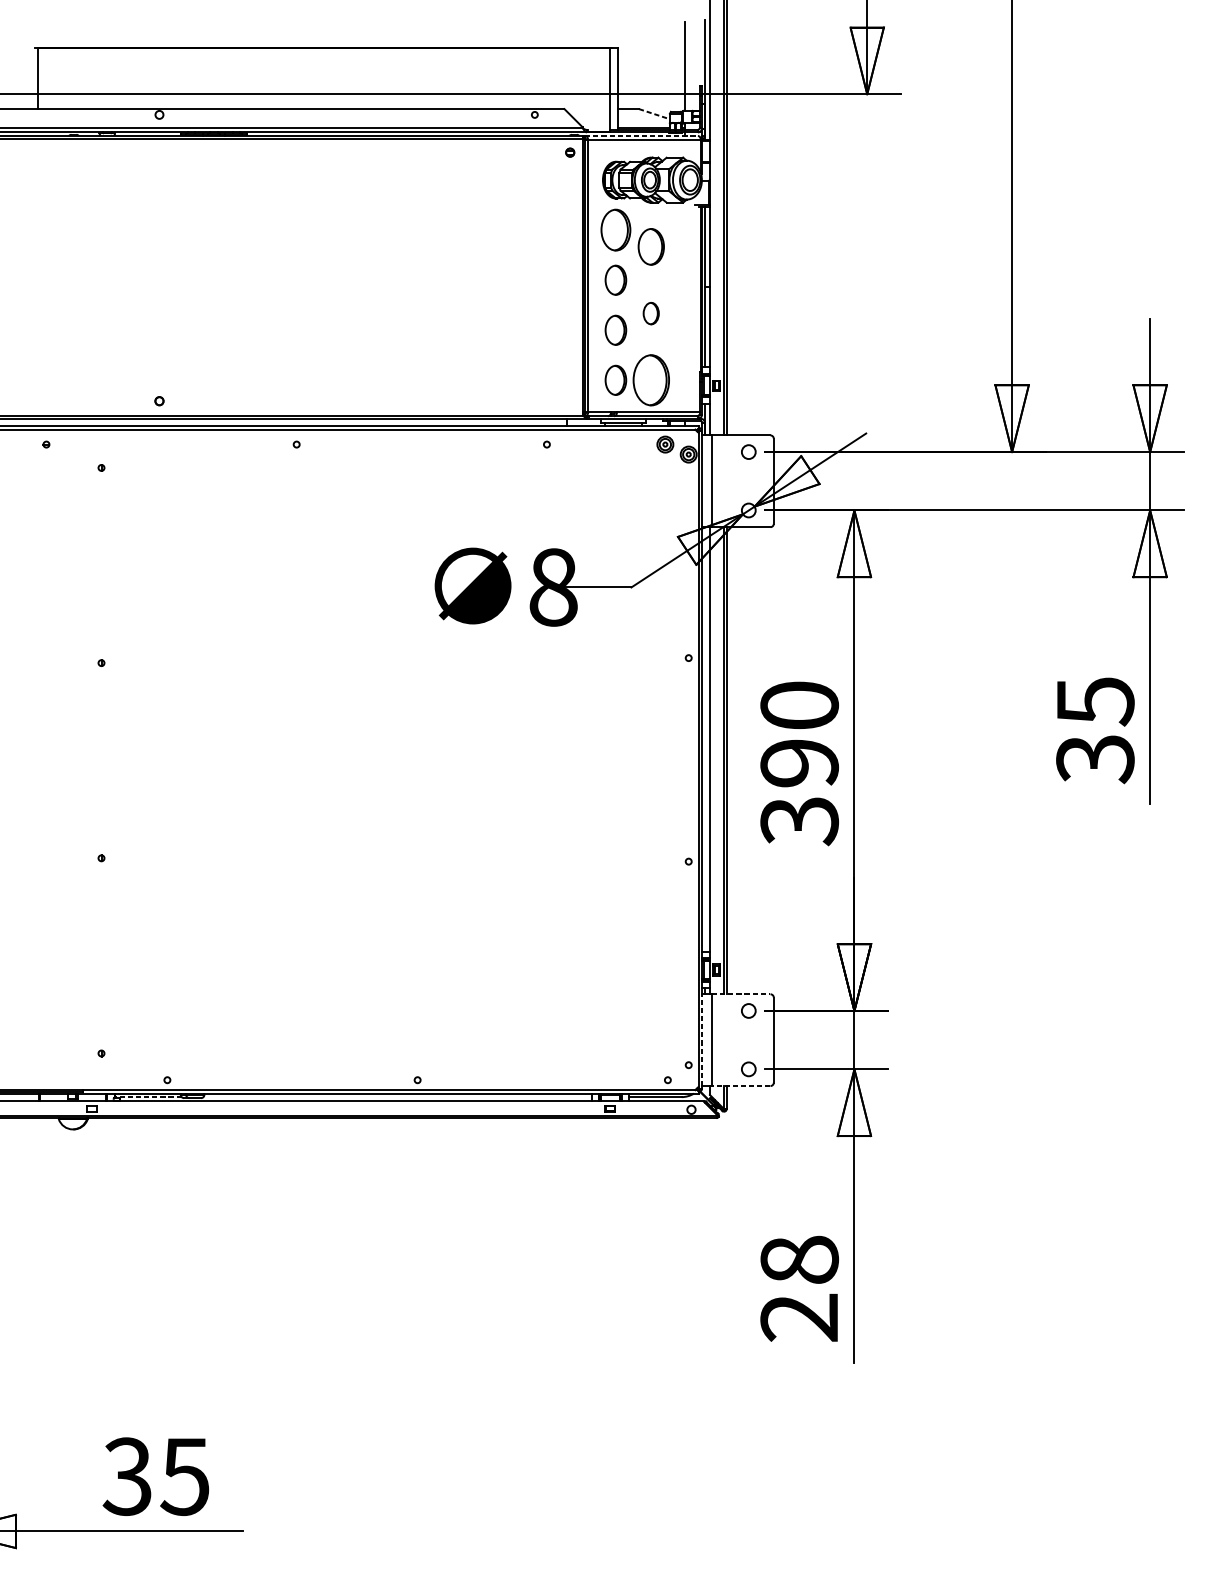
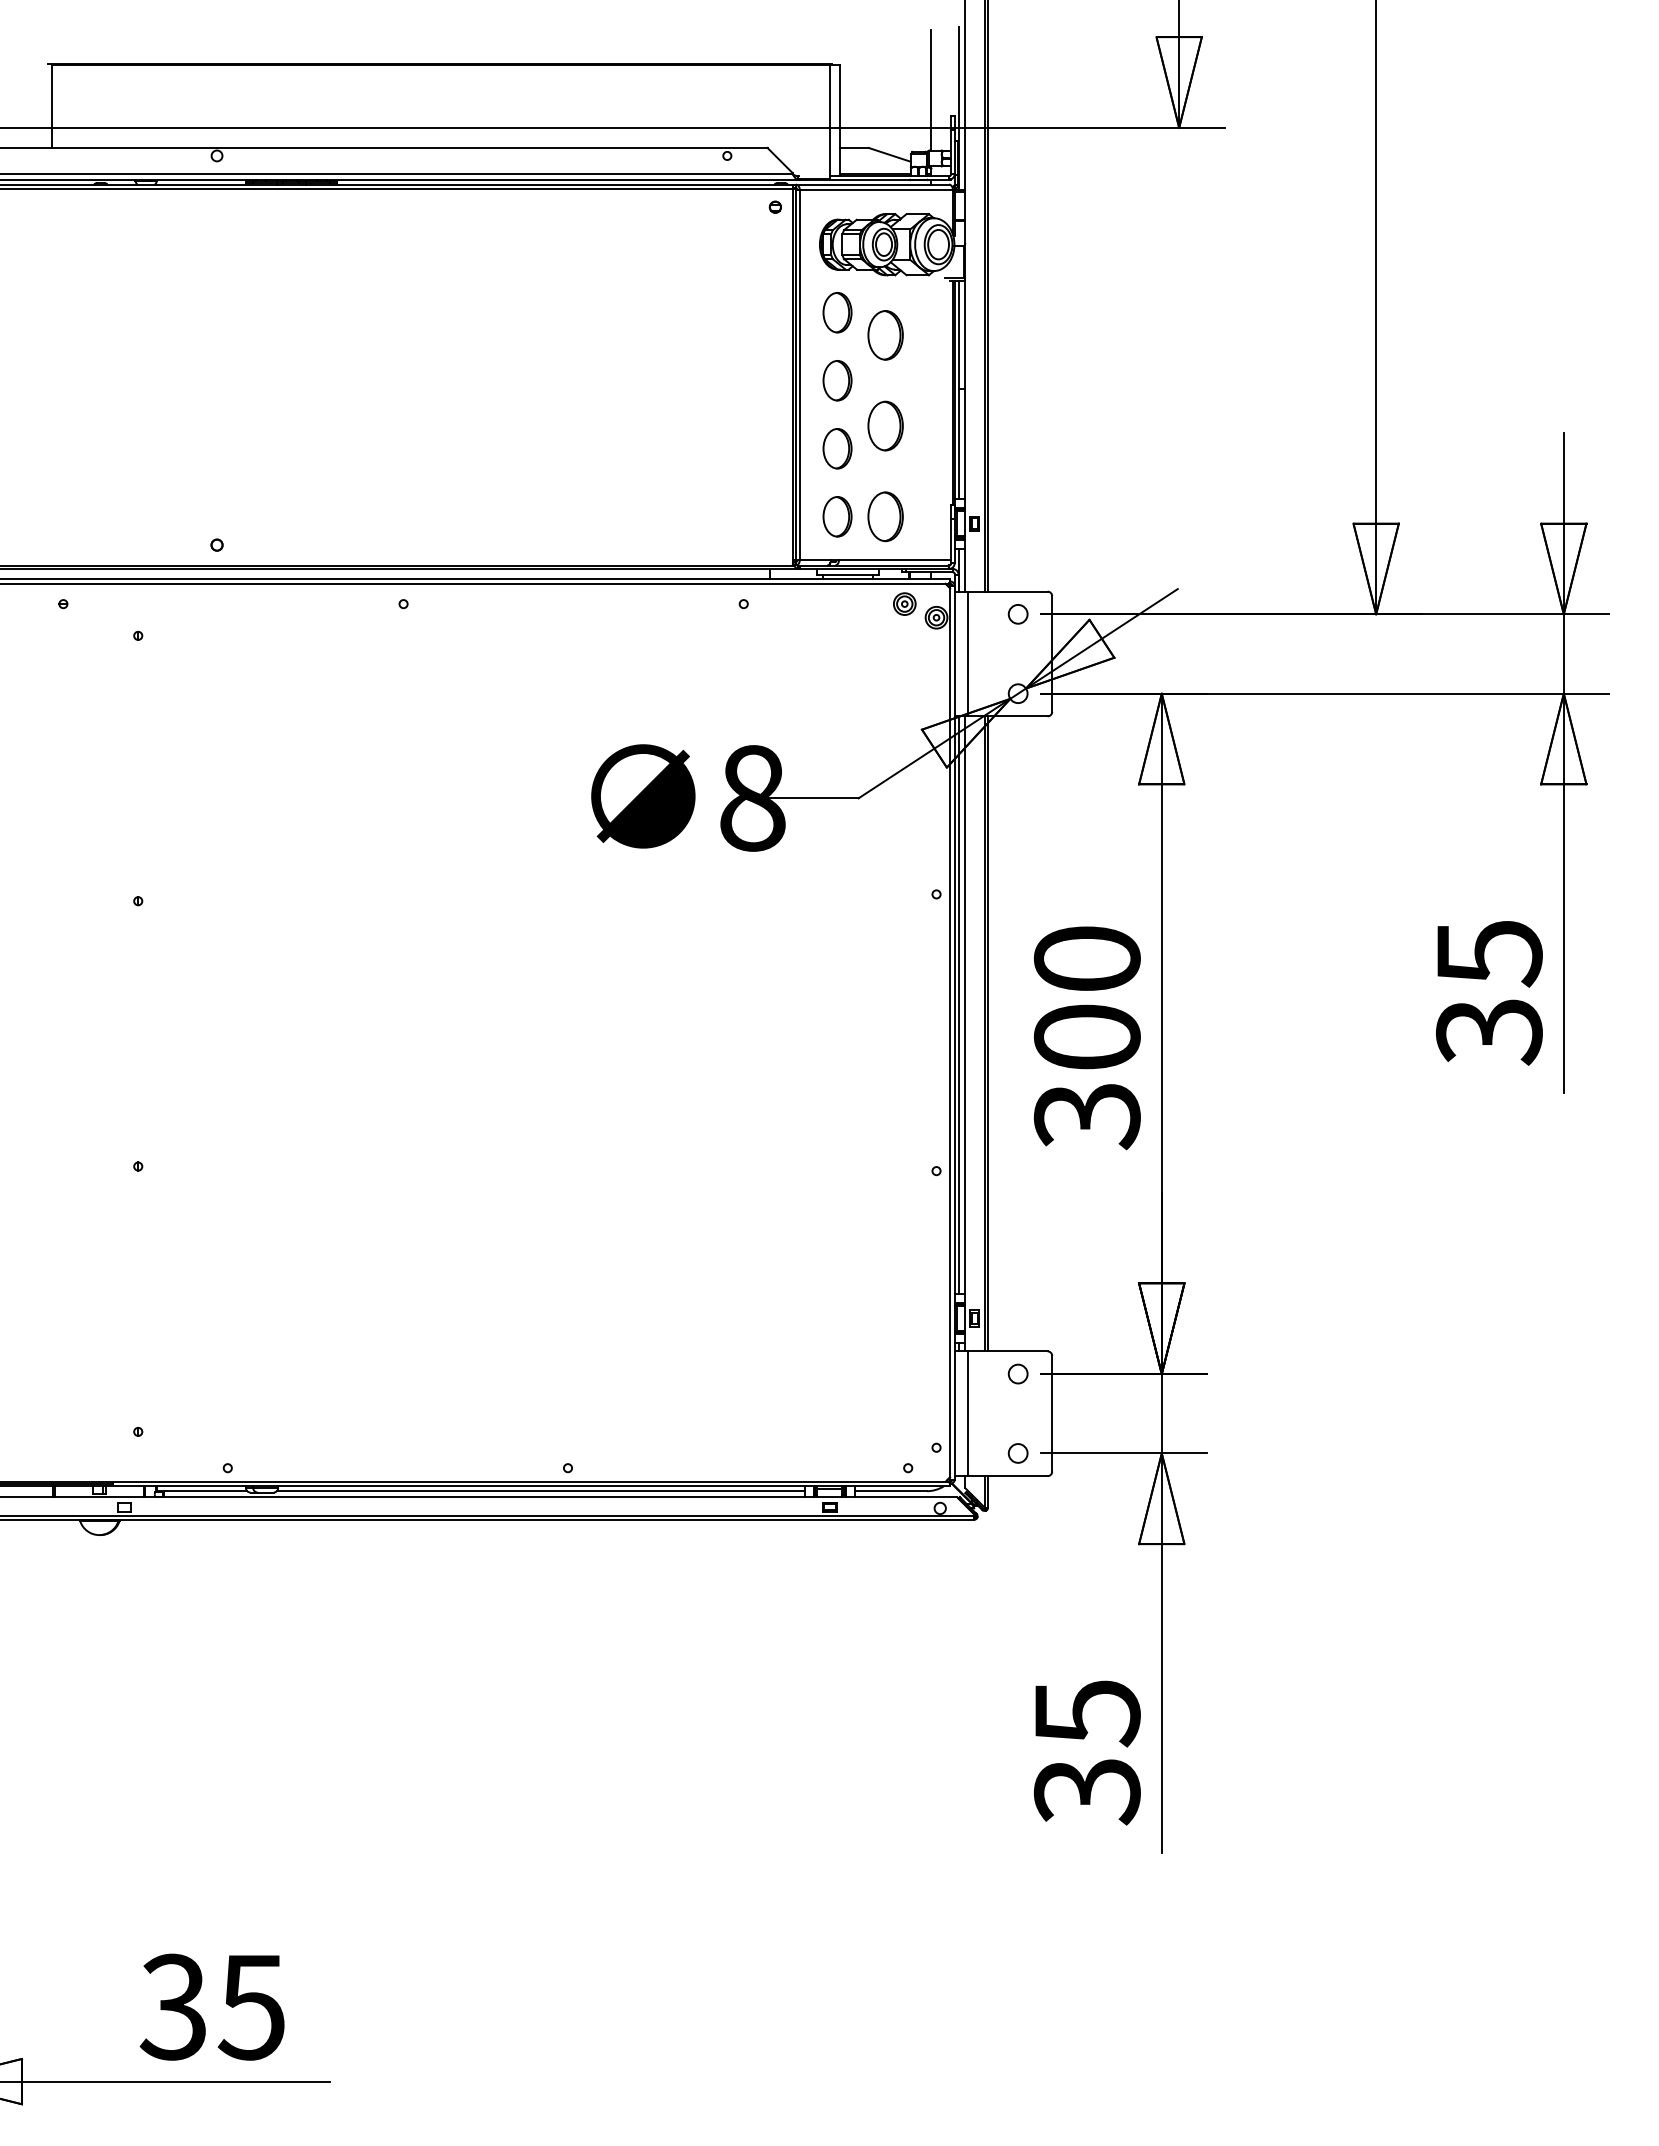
line: (654, 114) -> (890, 155), dashed -> solid
line: (641, 135) -> (872, 184), dashed -> solid
part: (615, 230) -> (837, 312), size x0.71
part: (651, 313) -> (885, 425), size x1.67
part: (651, 380) -> (885, 516), size x0.71
line: (704, 739) -> (958, 1004), added
text: (799, 762) -> (1086, 1036), 390 -> 300
line: (740, 994) -> (1007, 1351), dashed -> solid
line: (701, 1039) -> (954, 1413), dashed -> solid
line: (740, 1086) -> (1007, 1476), dashed -> solid
line: (148, 1097) -> (201, 1491), dashed -> solid
line: (397, 1097) -> (540, 1491), added
text: (799, 1289) -> (1087, 1752), 28 -> 35

